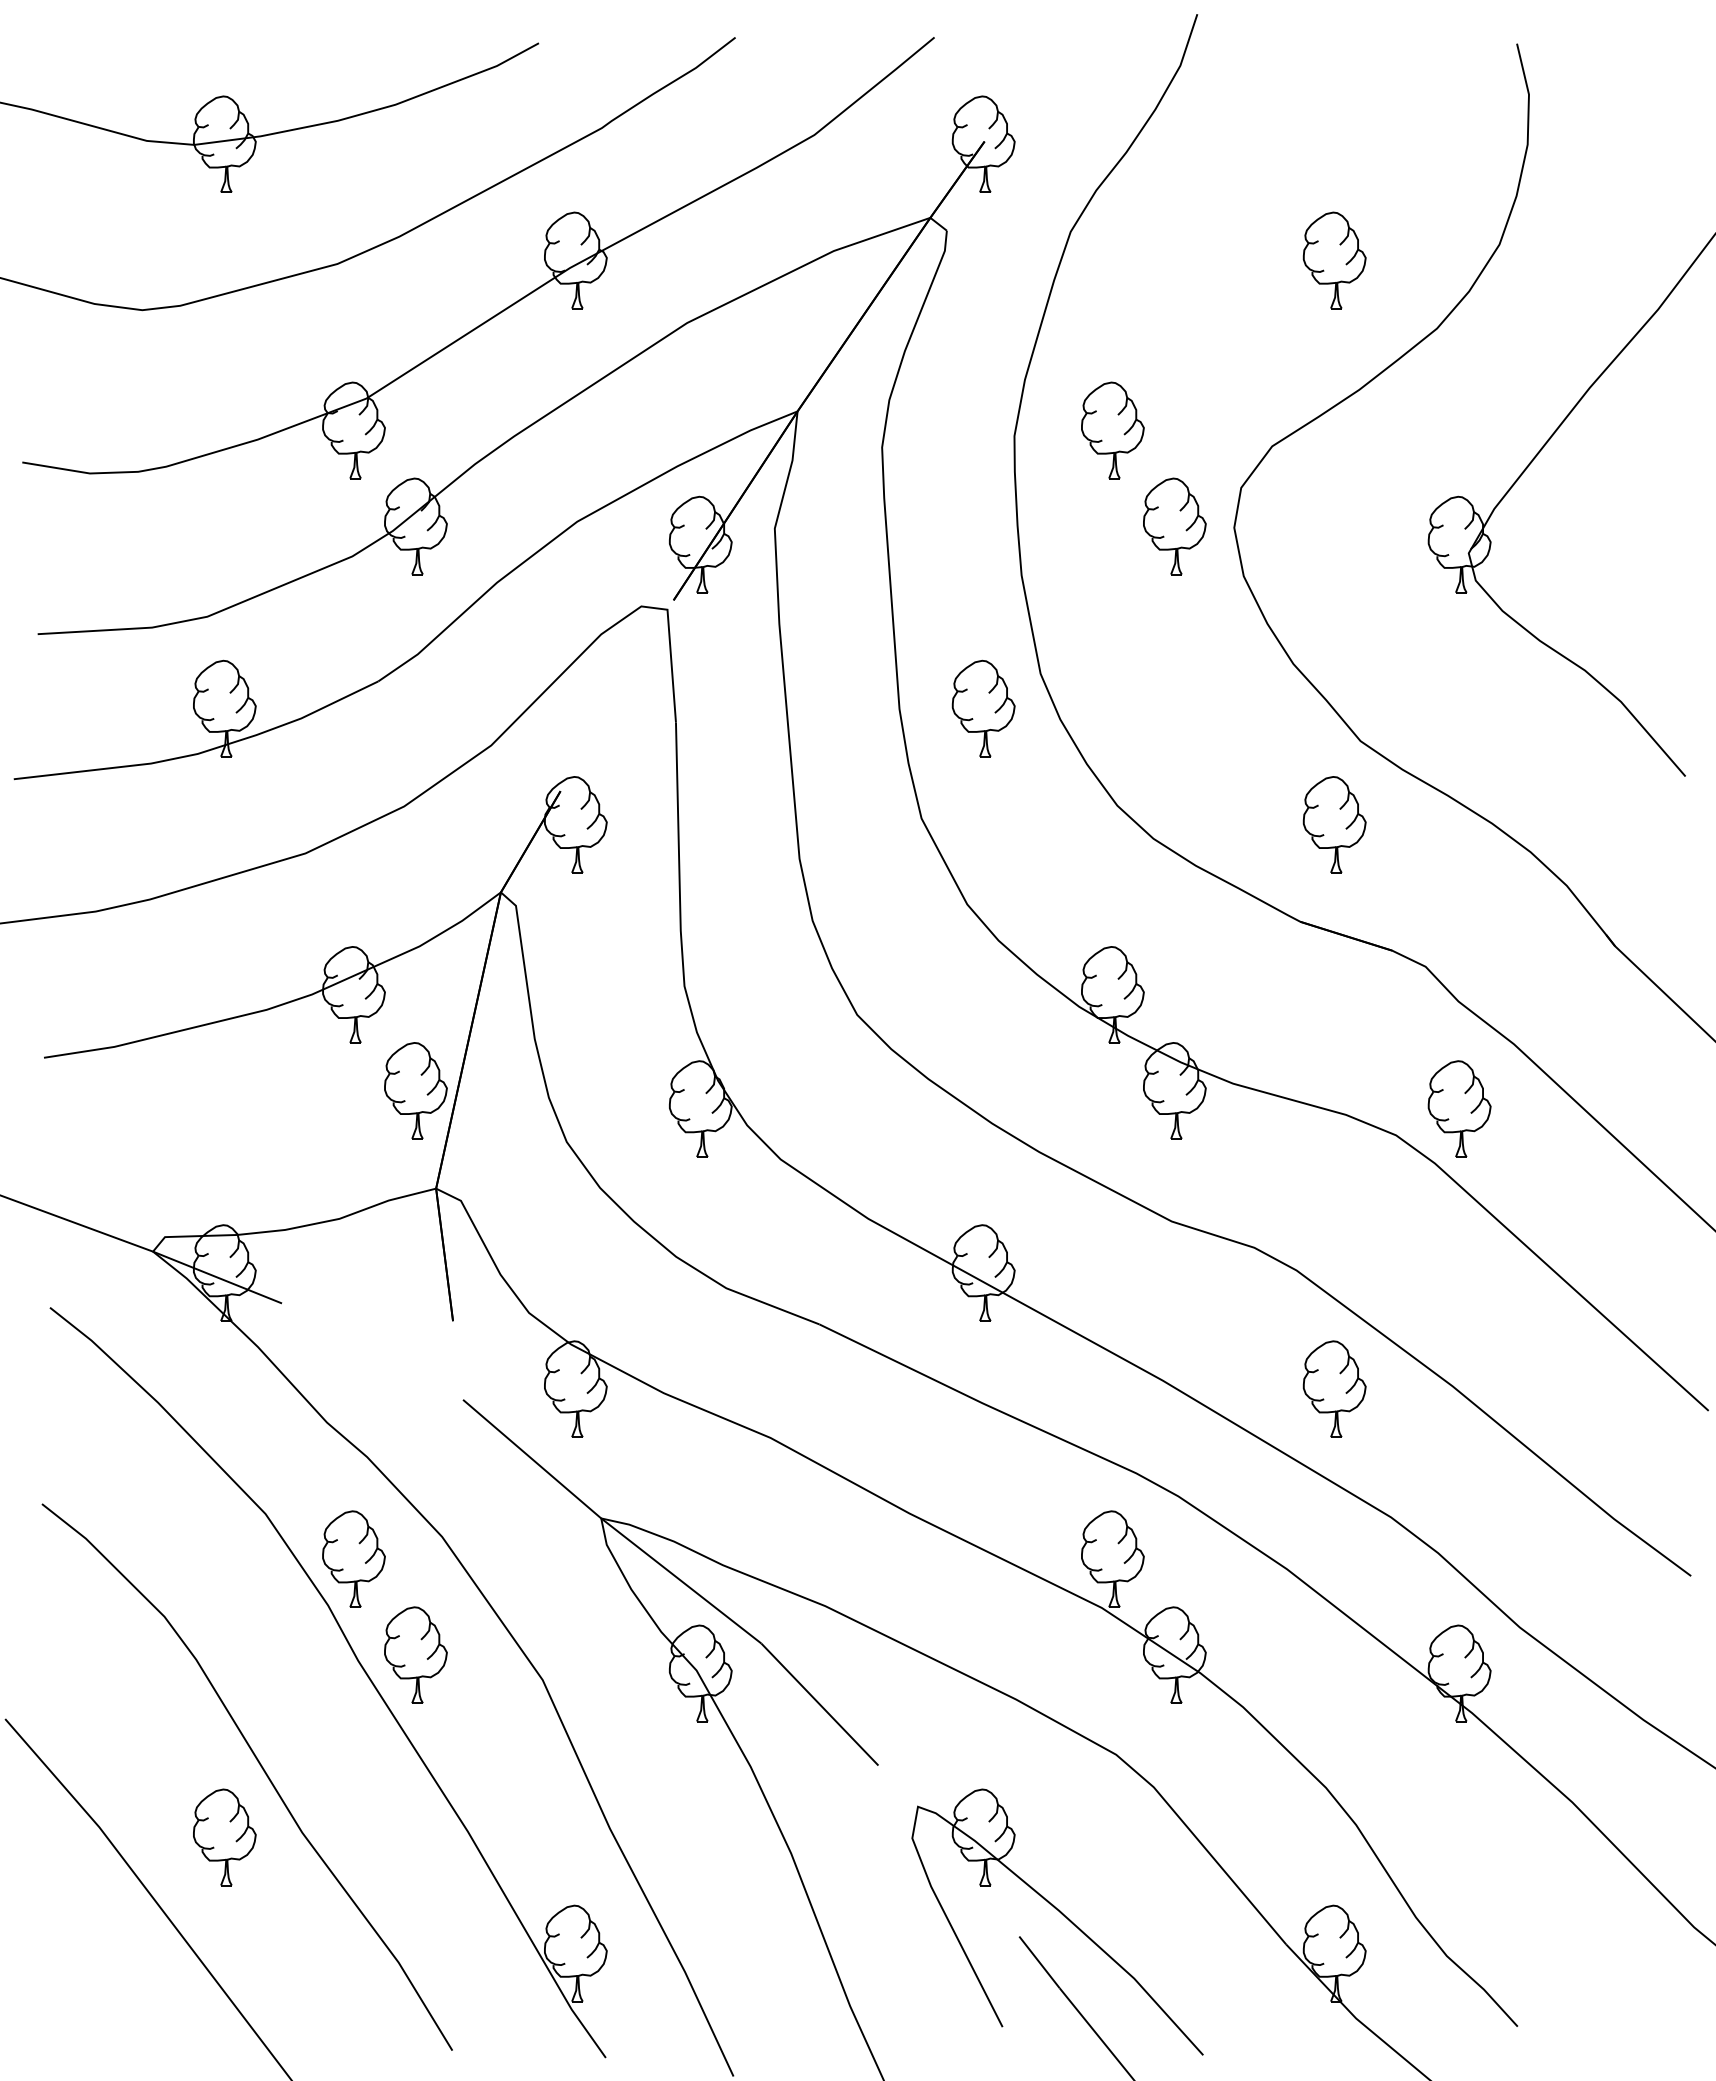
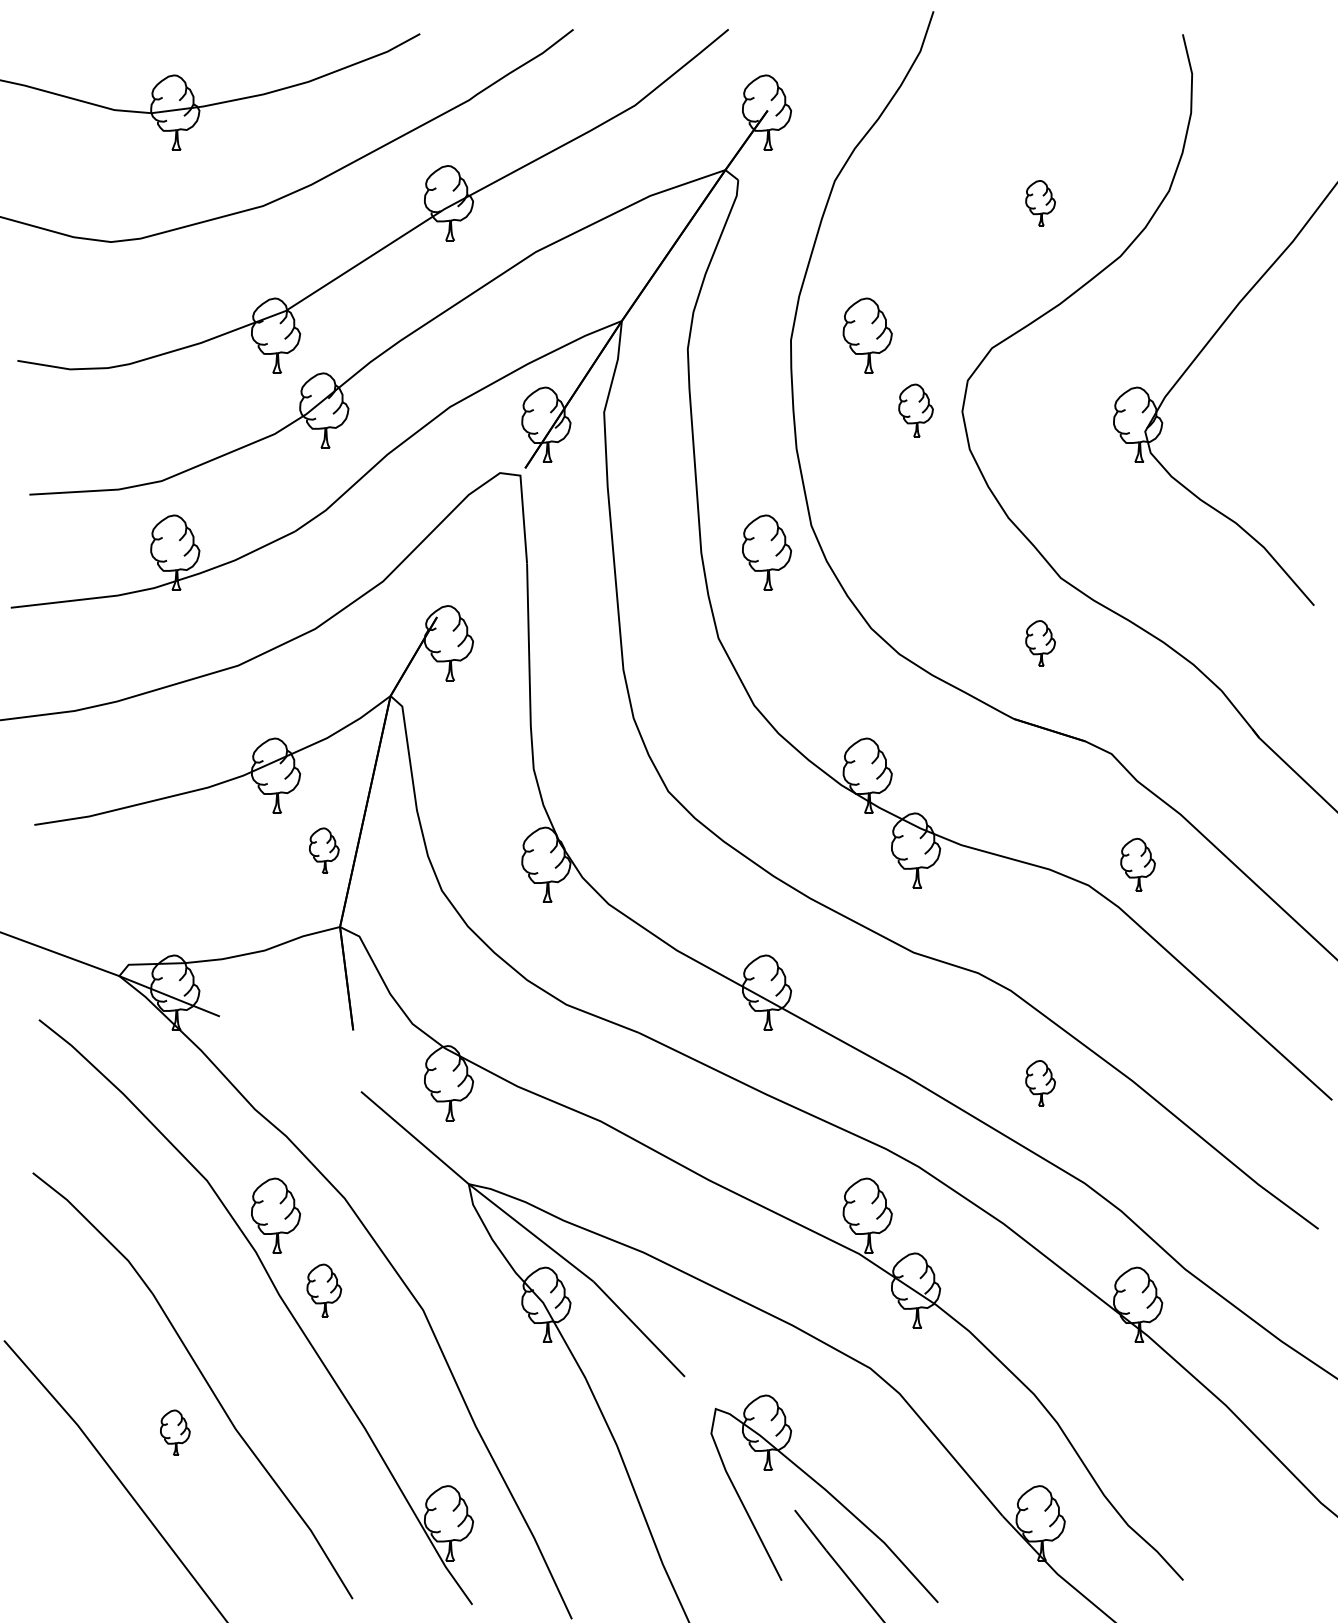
part: (1334, 260) -> (1040, 203), size x0.6
part: (1174, 526) -> (915, 410), size x0.7
part: (1334, 824) -> (1040, 643), size x0.6
part: (415, 1090) -> (323, 850), size x0.6
part: (1459, 1108) -> (1137, 864), size x0.7
part: (1334, 1388) -> (1040, 1082), size x0.6
part: (415, 1654) -> (323, 1290), size x0.7
part: (224, 1837) -> (175, 1432), size x0.6

